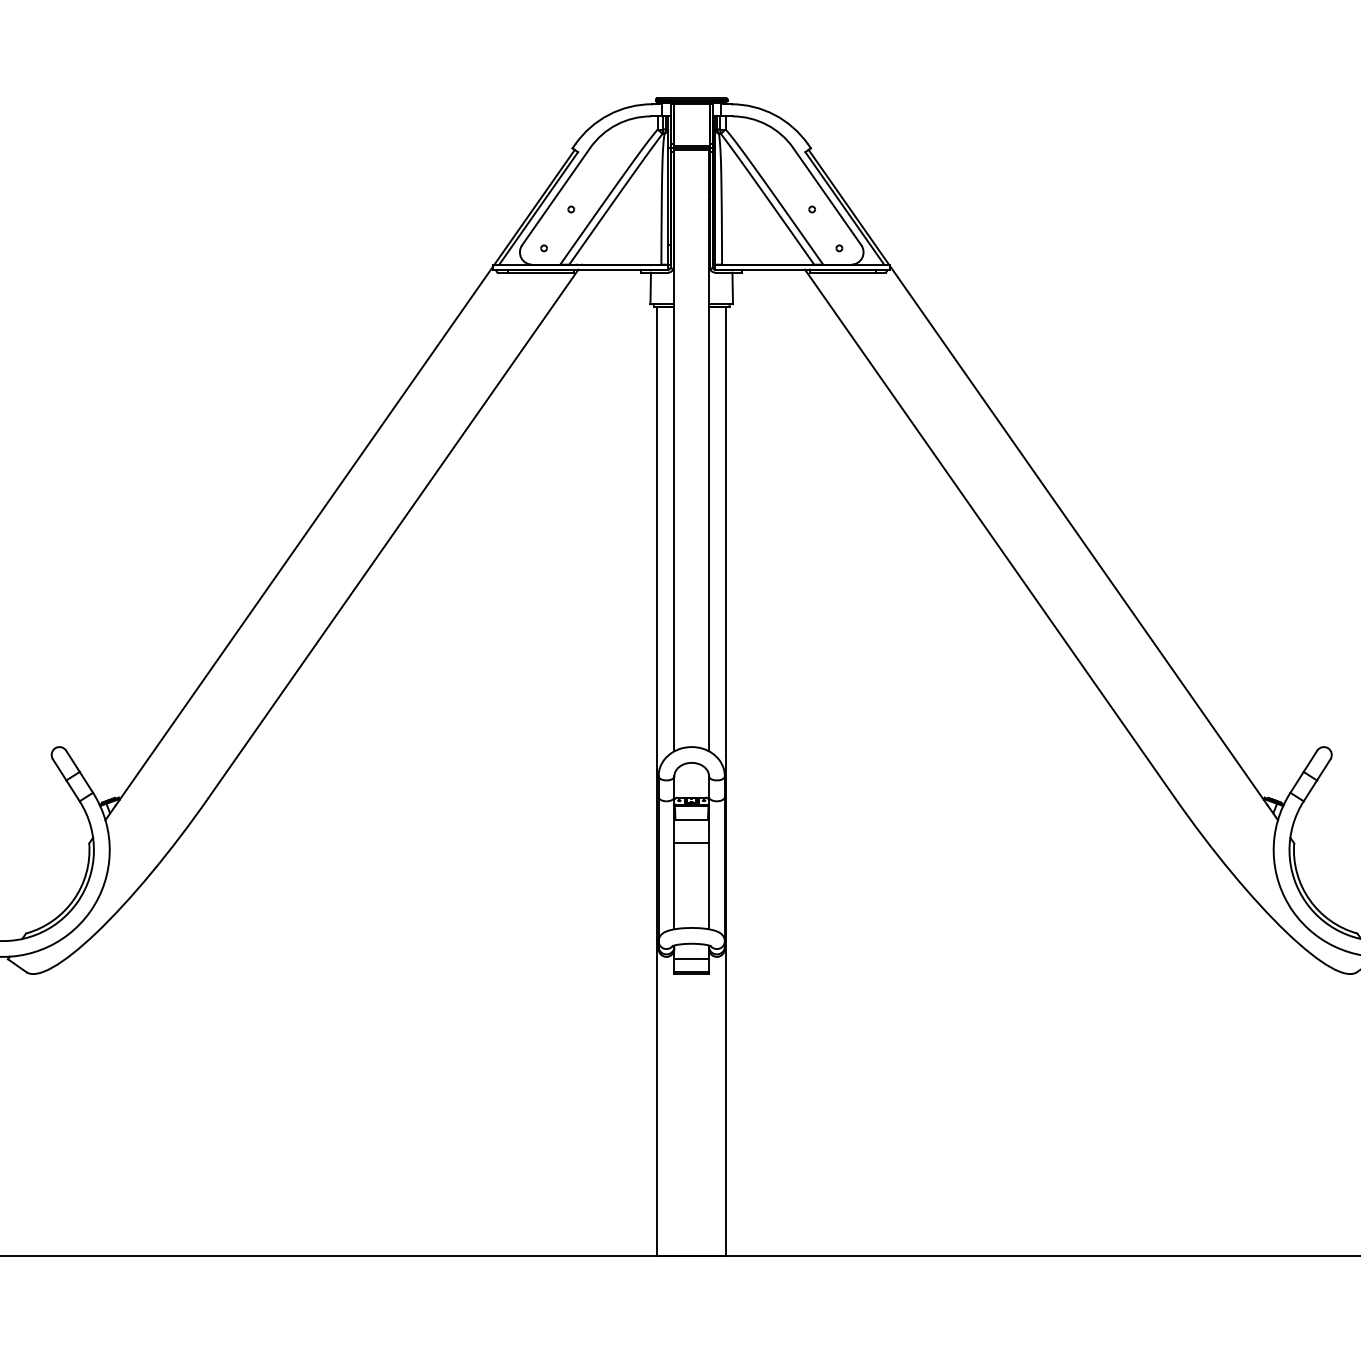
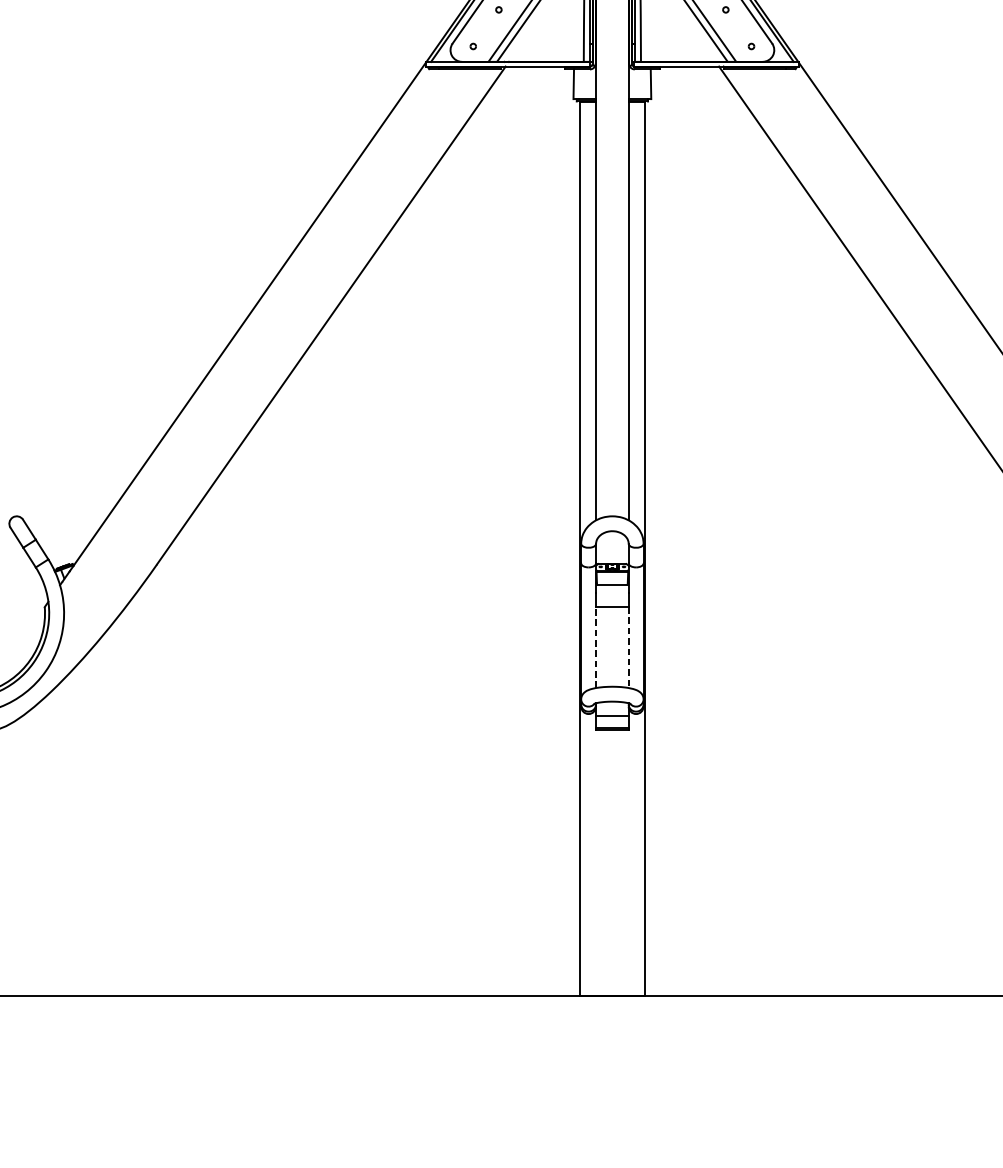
line: (674, 886) -> (596, 647), solid -> dashed
line: (709, 886) -> (629, 647), solid -> dashed

